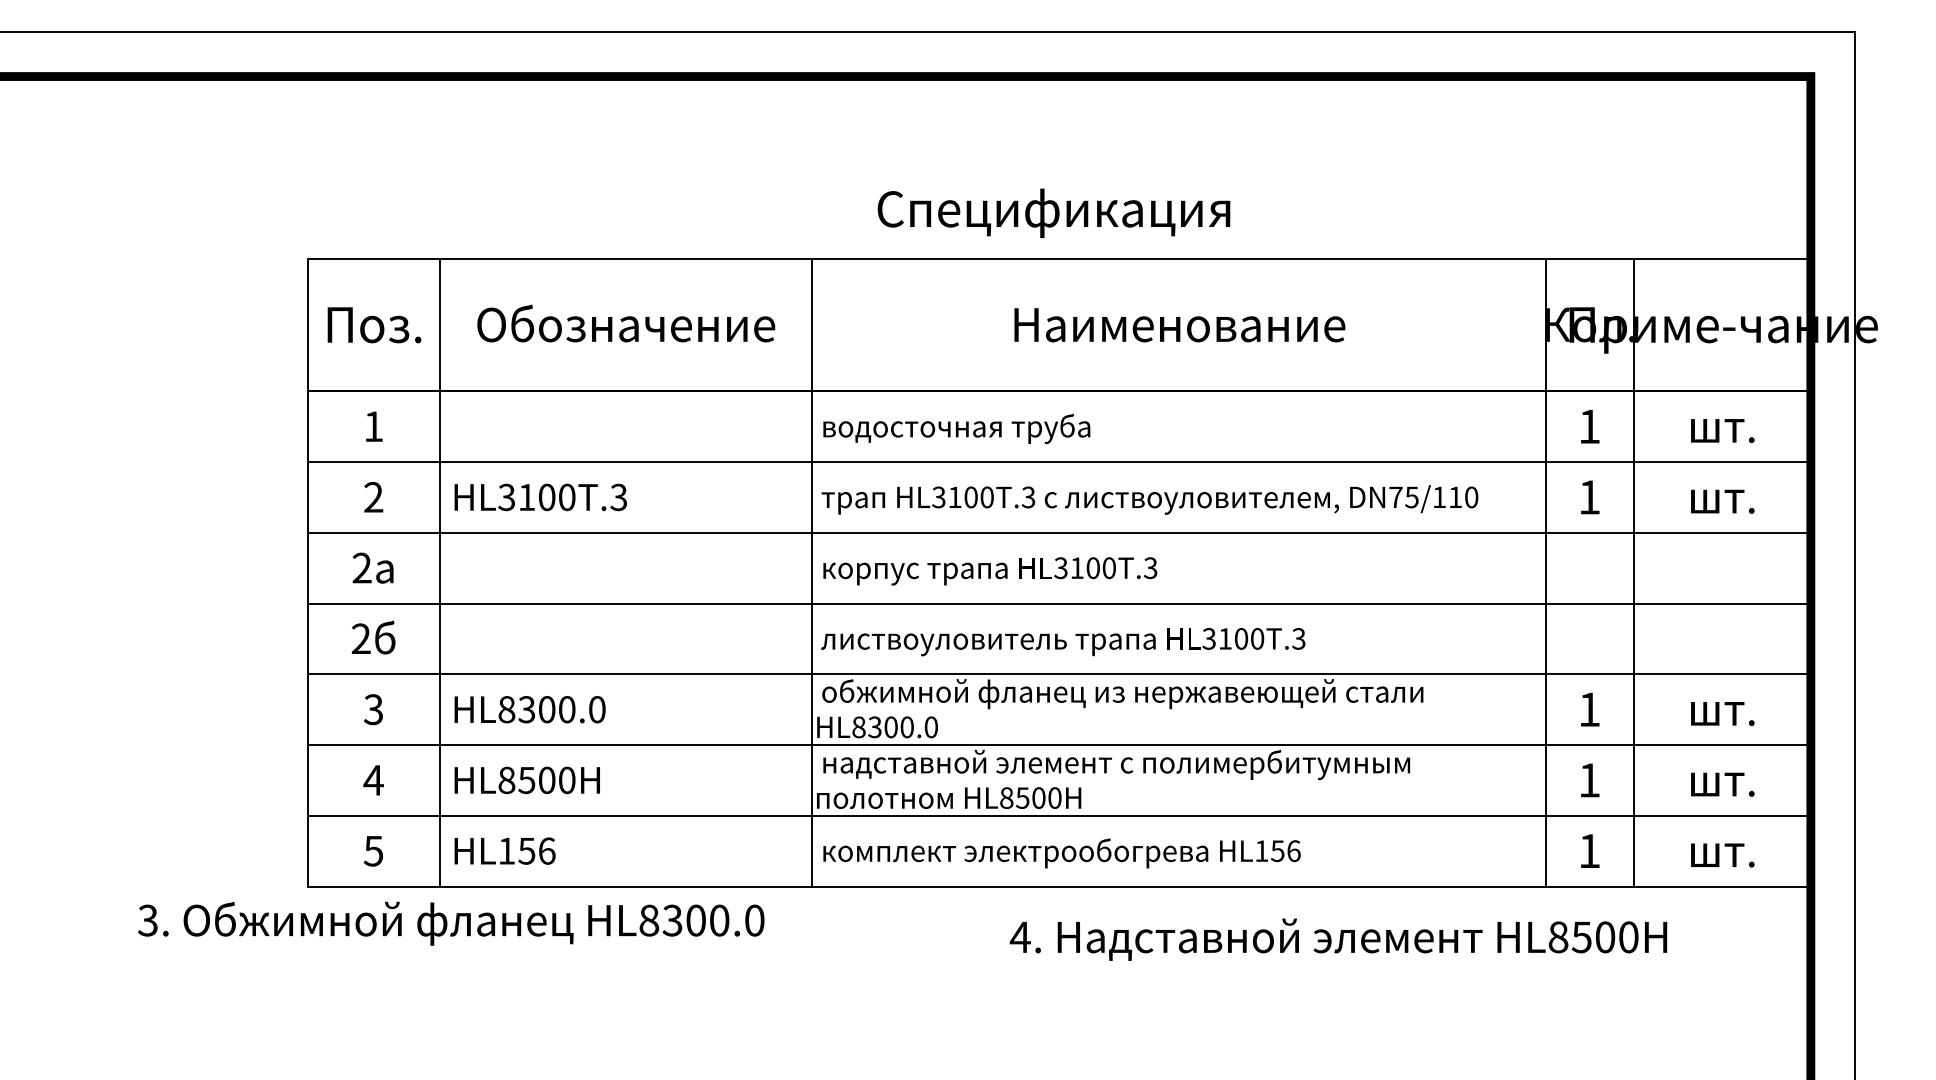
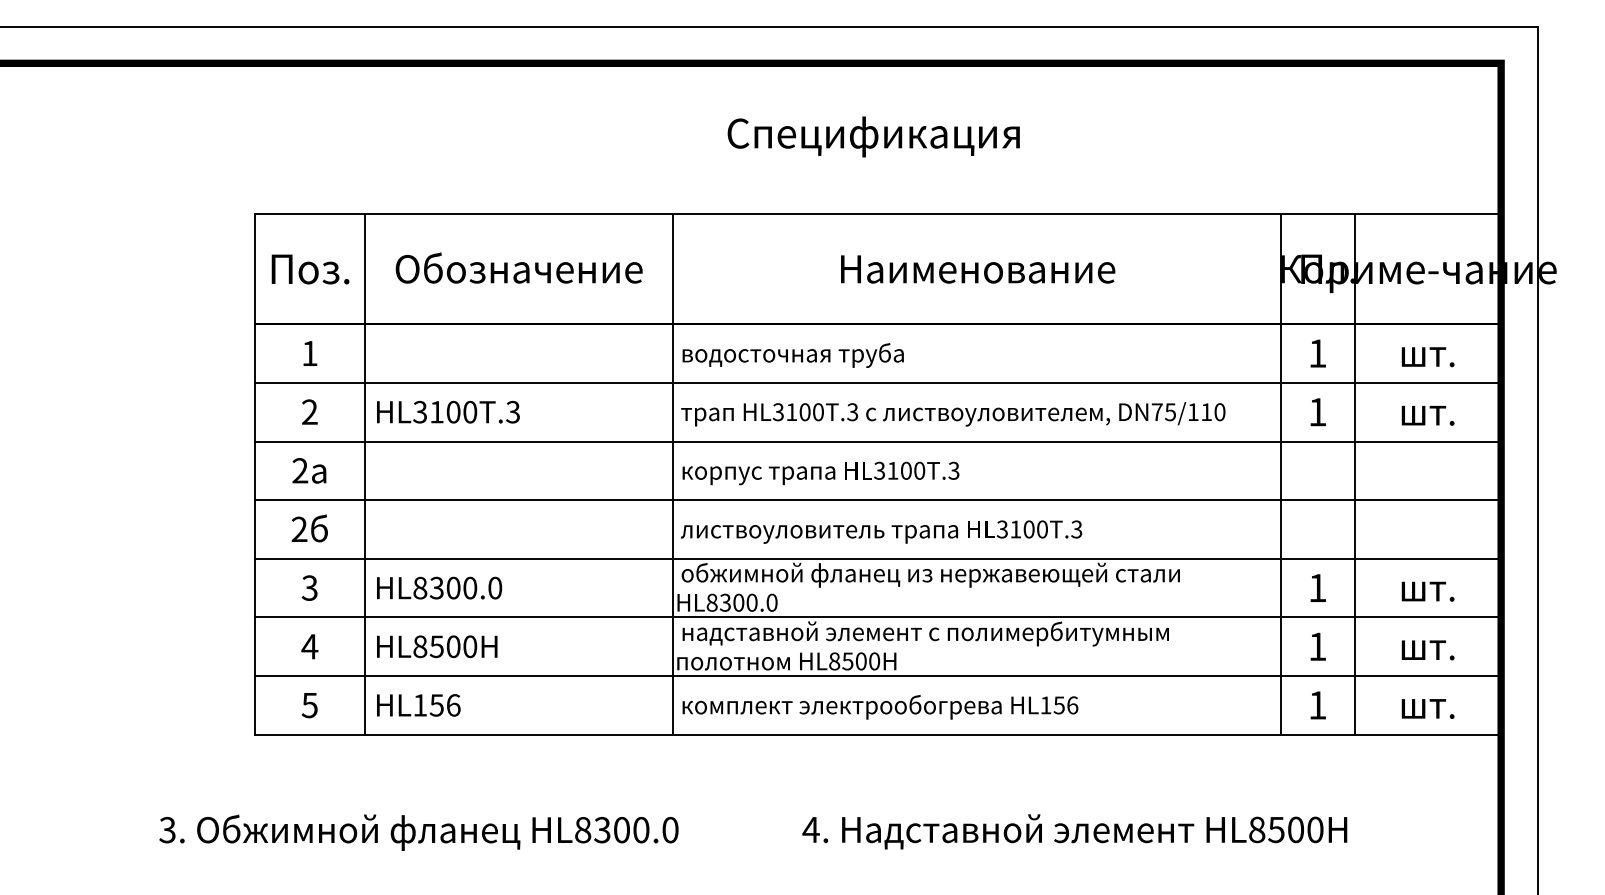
text: (1053, 212) -> (873, 136), moved
text: (451, 923) -> (419, 832), moved
text: (1338, 939) -> (1074, 831), moved

